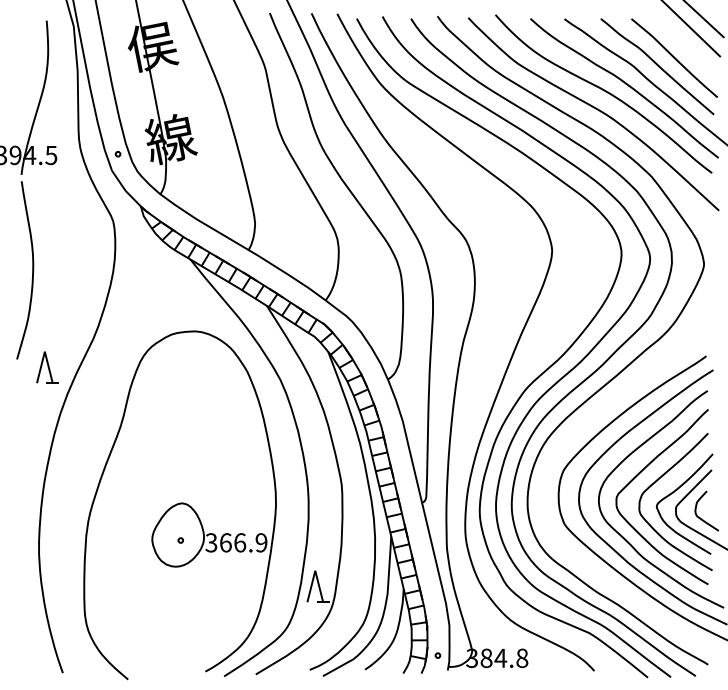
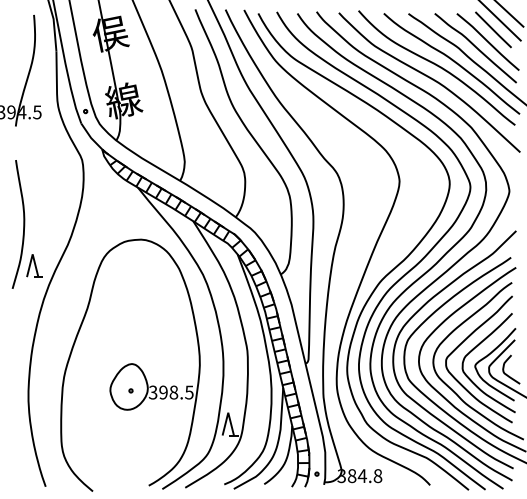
line: (681, 41) -> (493, 30), added
curve: (32, 270) -> (23, 224), moved
curve: (582, 427) -> (421, 309), added
text: (243, 542) -> (176, 392), 366.9 -> 398.5

